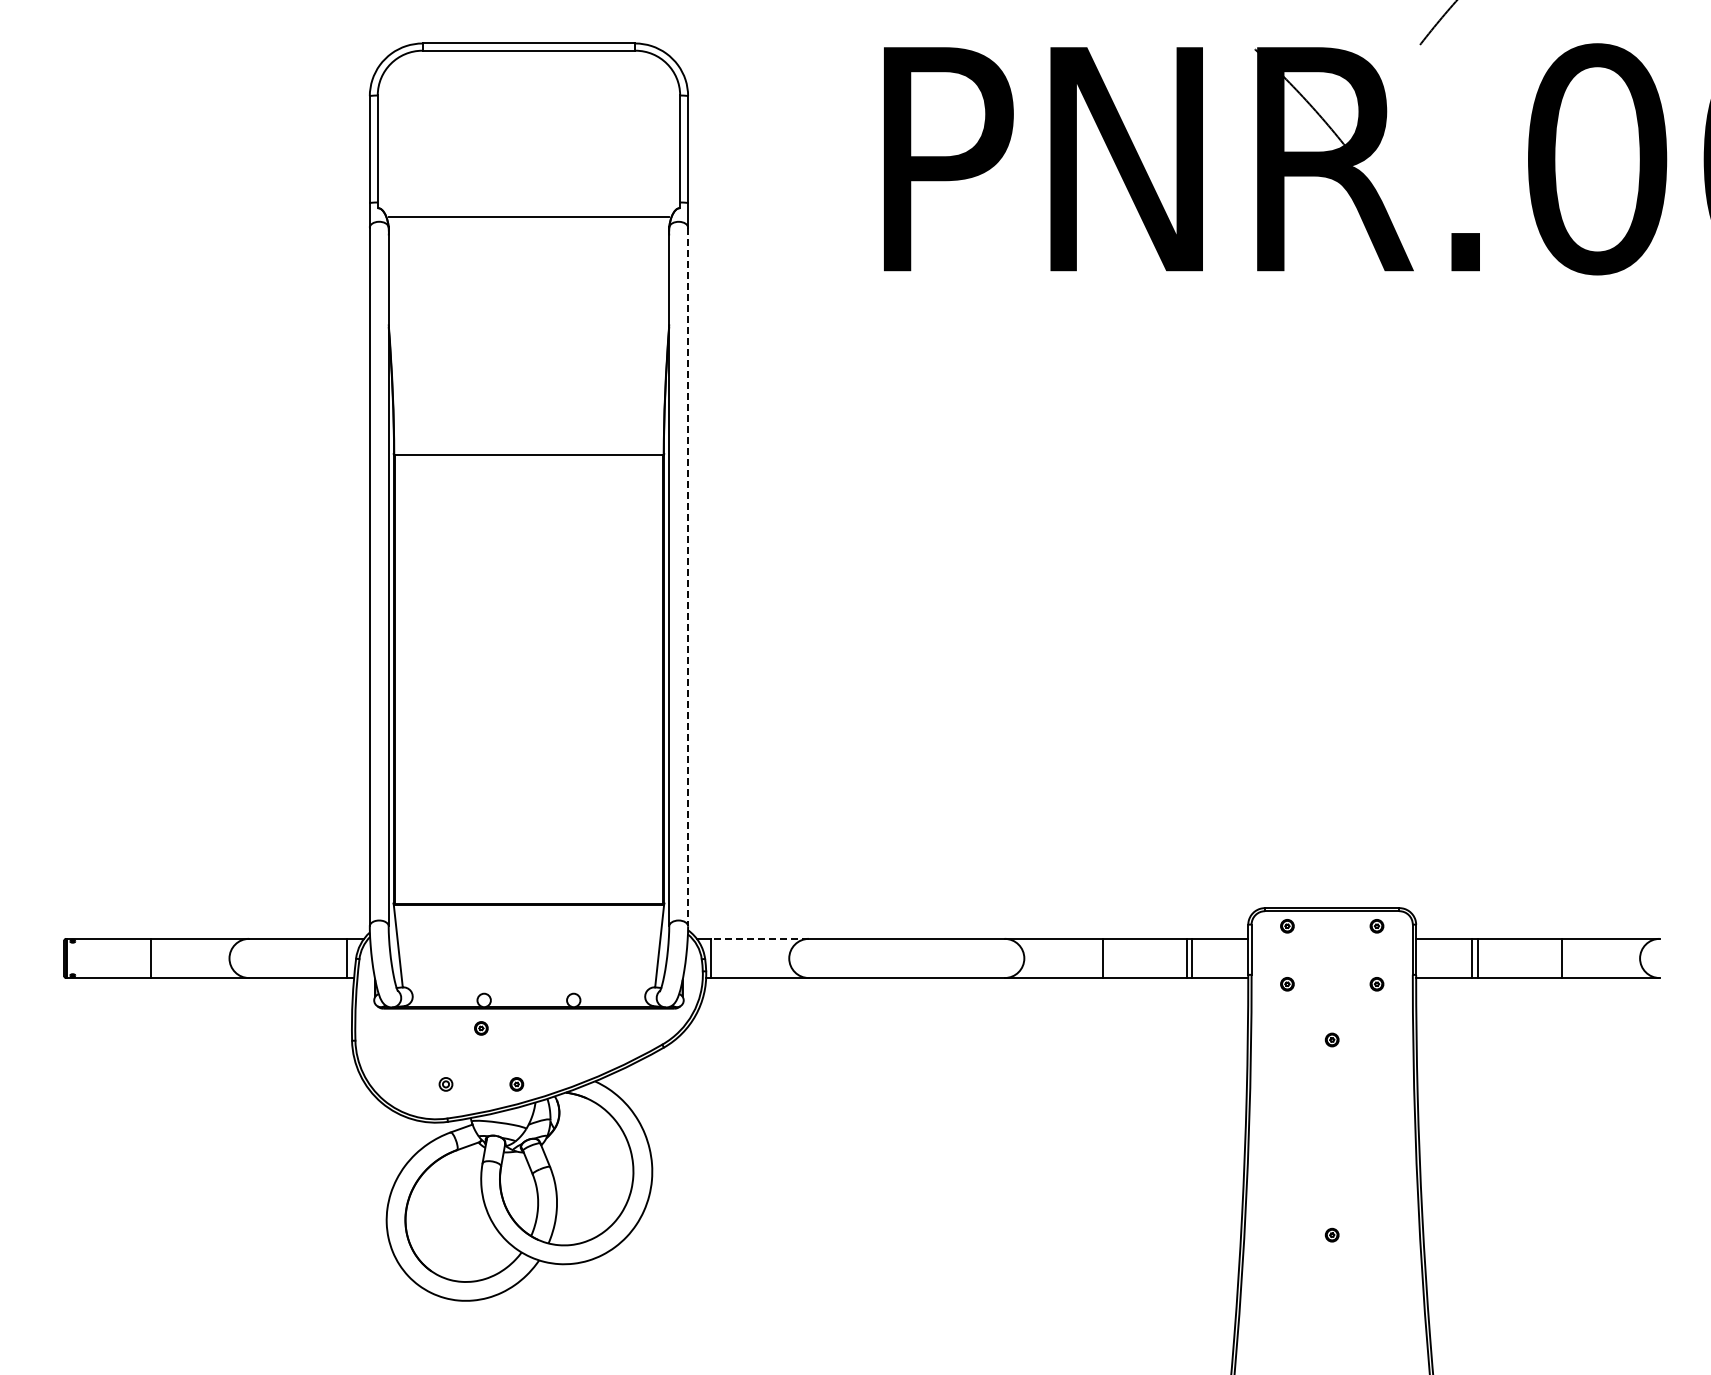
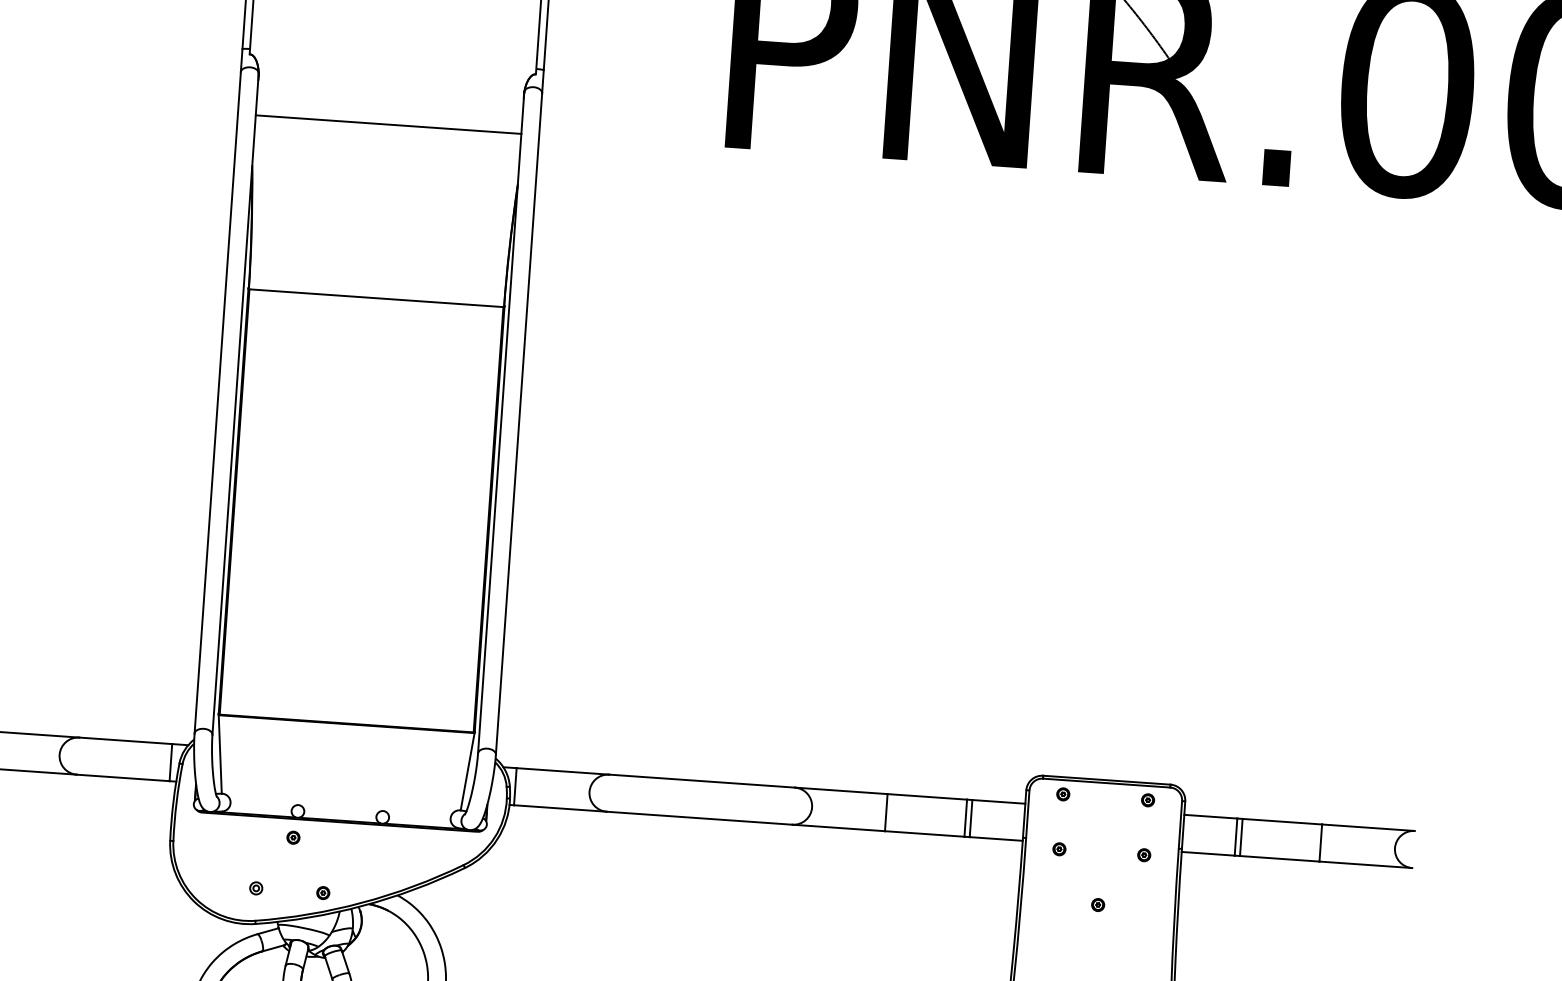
line: (528, 216) -> (388, 124), moved
line: (688, 577) -> (519, 424), dashed -> solid
line: (759, 938) -> (562, 771), dashed -> solid

